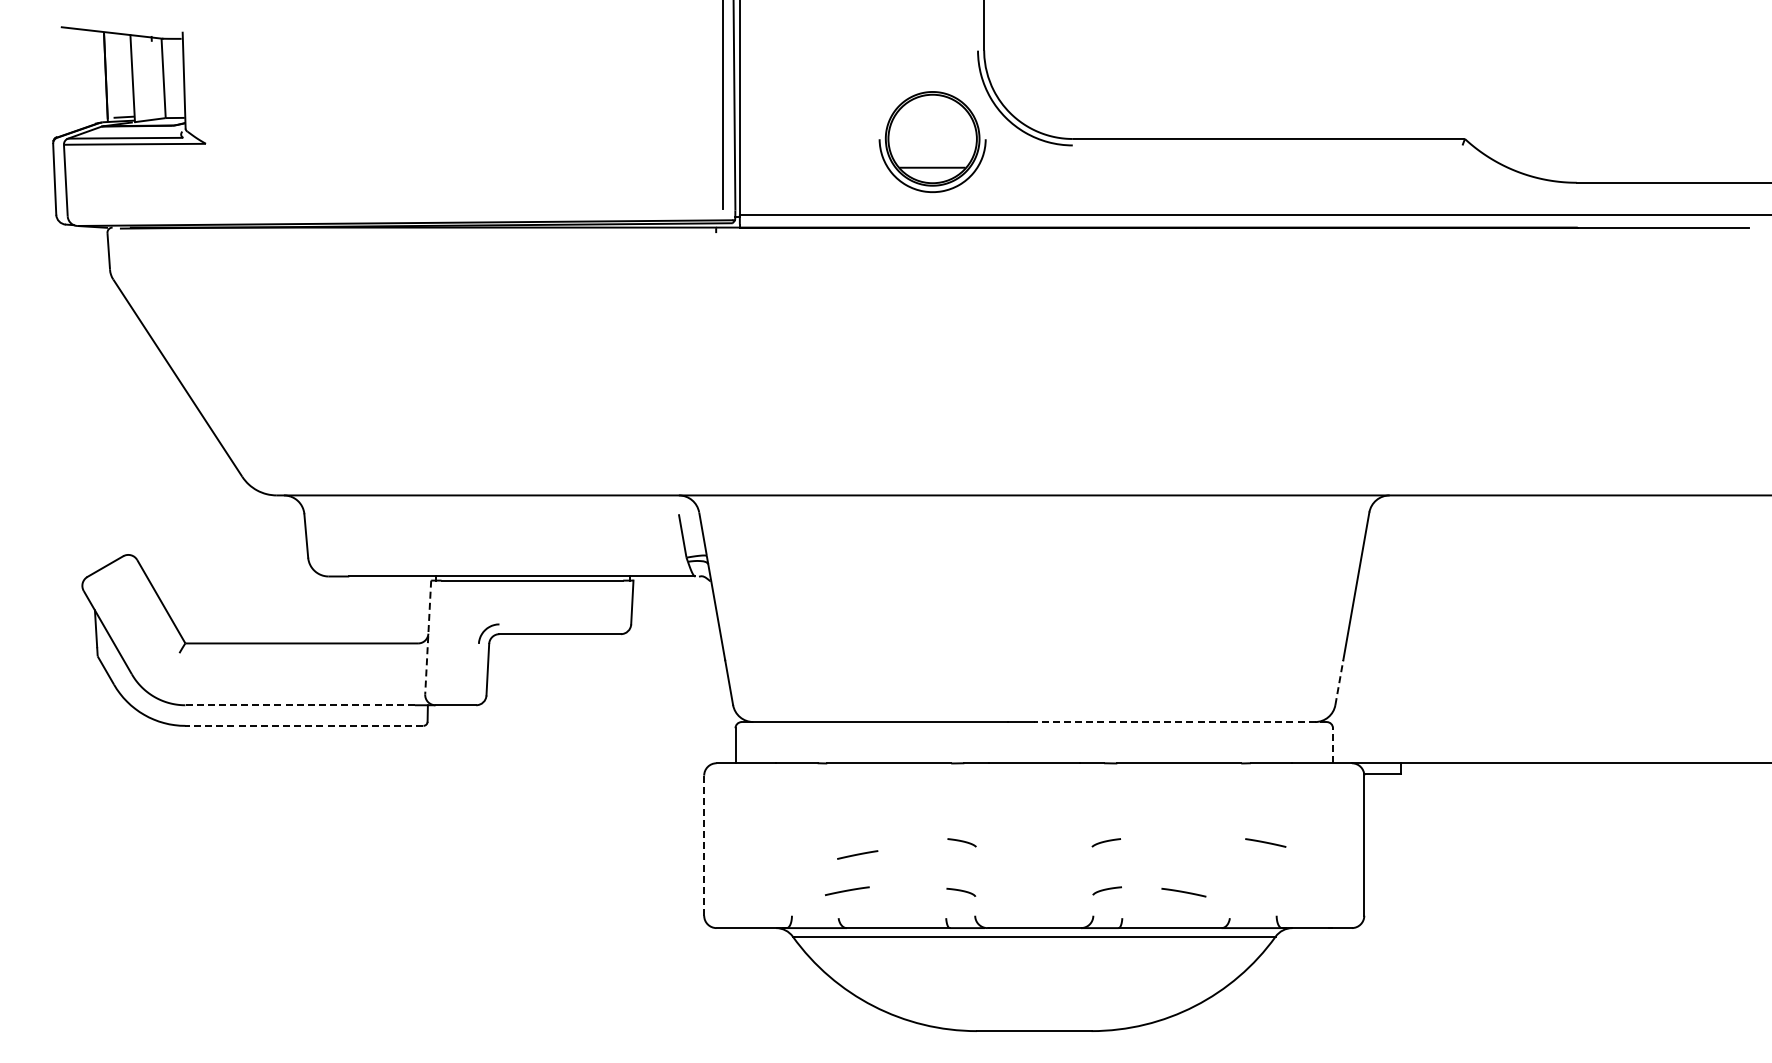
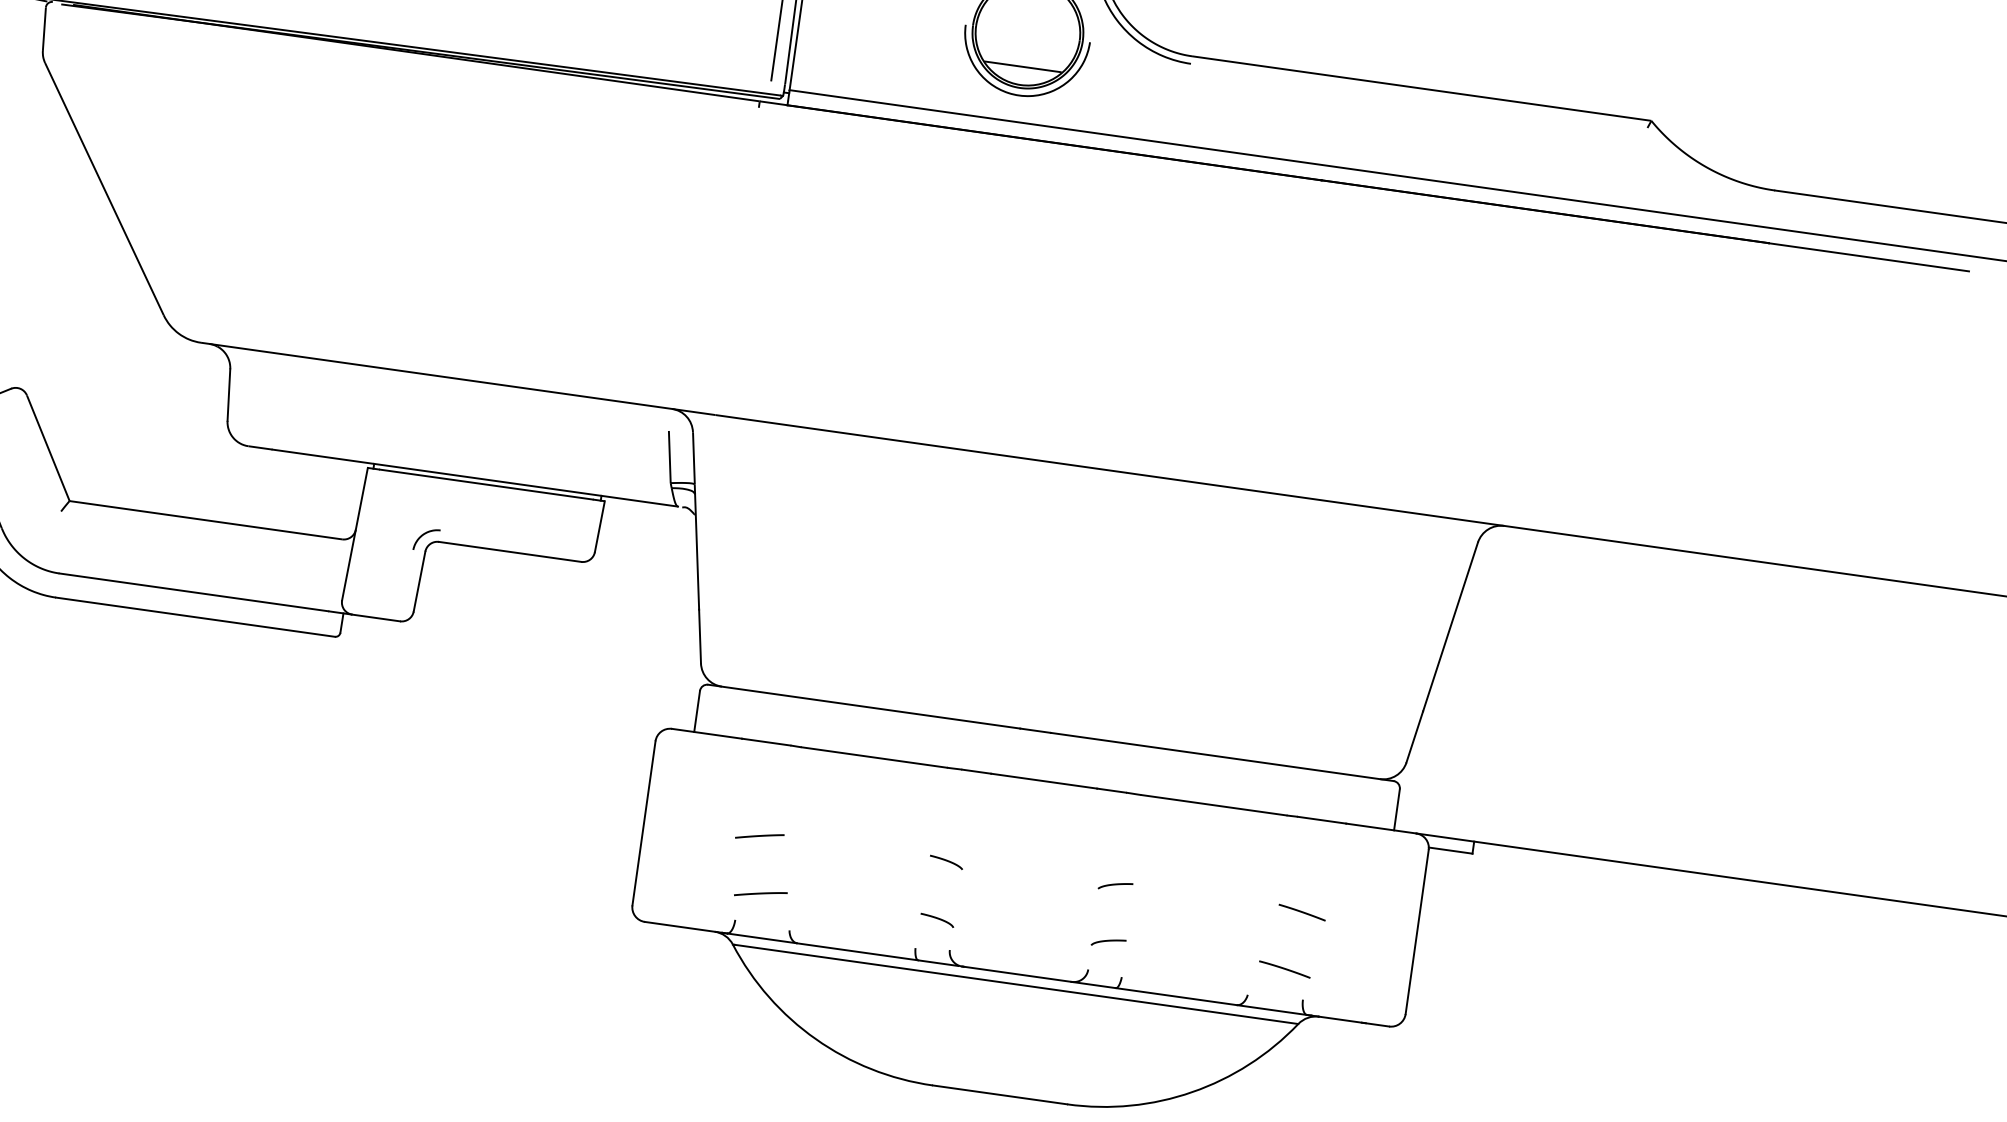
line: (428, 637) -> (355, 534), dashed -> solid
line: (1339, 682) -> (1414, 736), dashed -> solid
line: (300, 705) -> (194, 592), dashed -> solid
line: (1180, 722) -> (1222, 757), dashed -> solid
line: (303, 725) -> (194, 616), dashed -> solid
line: (1333, 745) -> (1397, 809), dashed -> solid
line: (704, 846) -> (644, 824), dashed -> solid
line: (857, 854) -> (759, 835), moved
line: (847, 890) -> (761, 893), moved
line: (1183, 892) -> (1284, 969), moved

